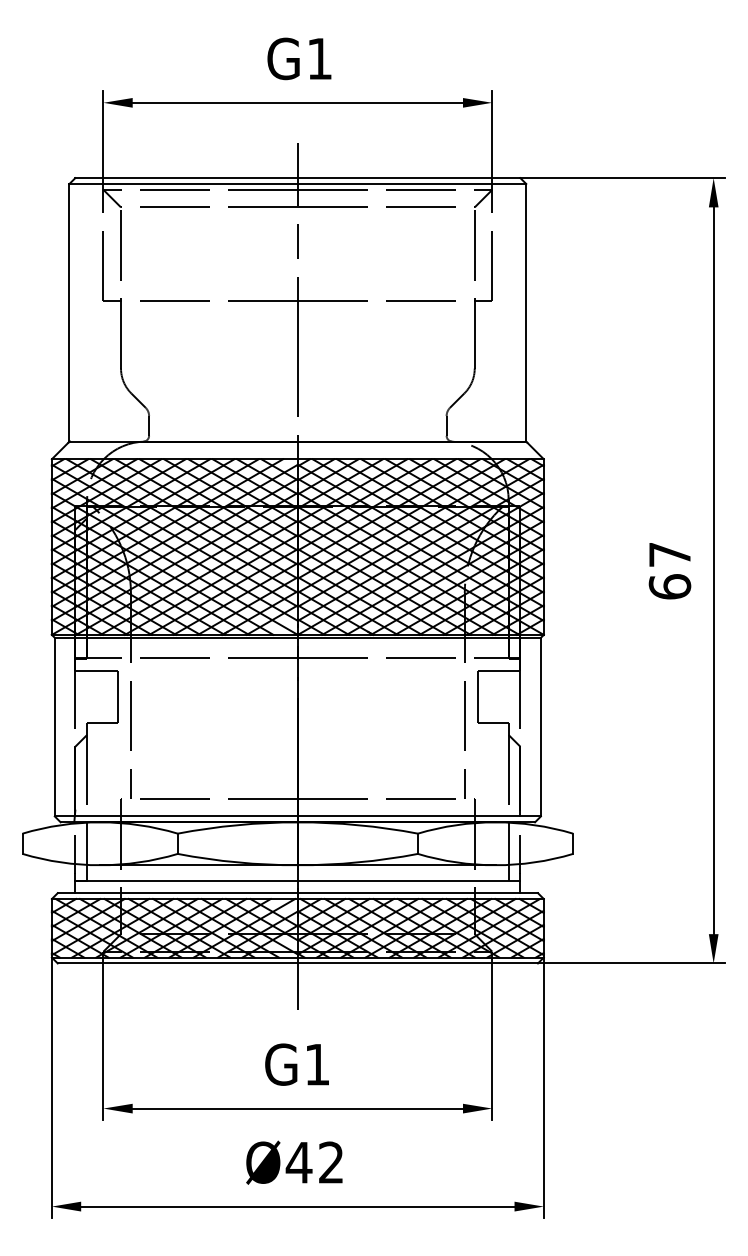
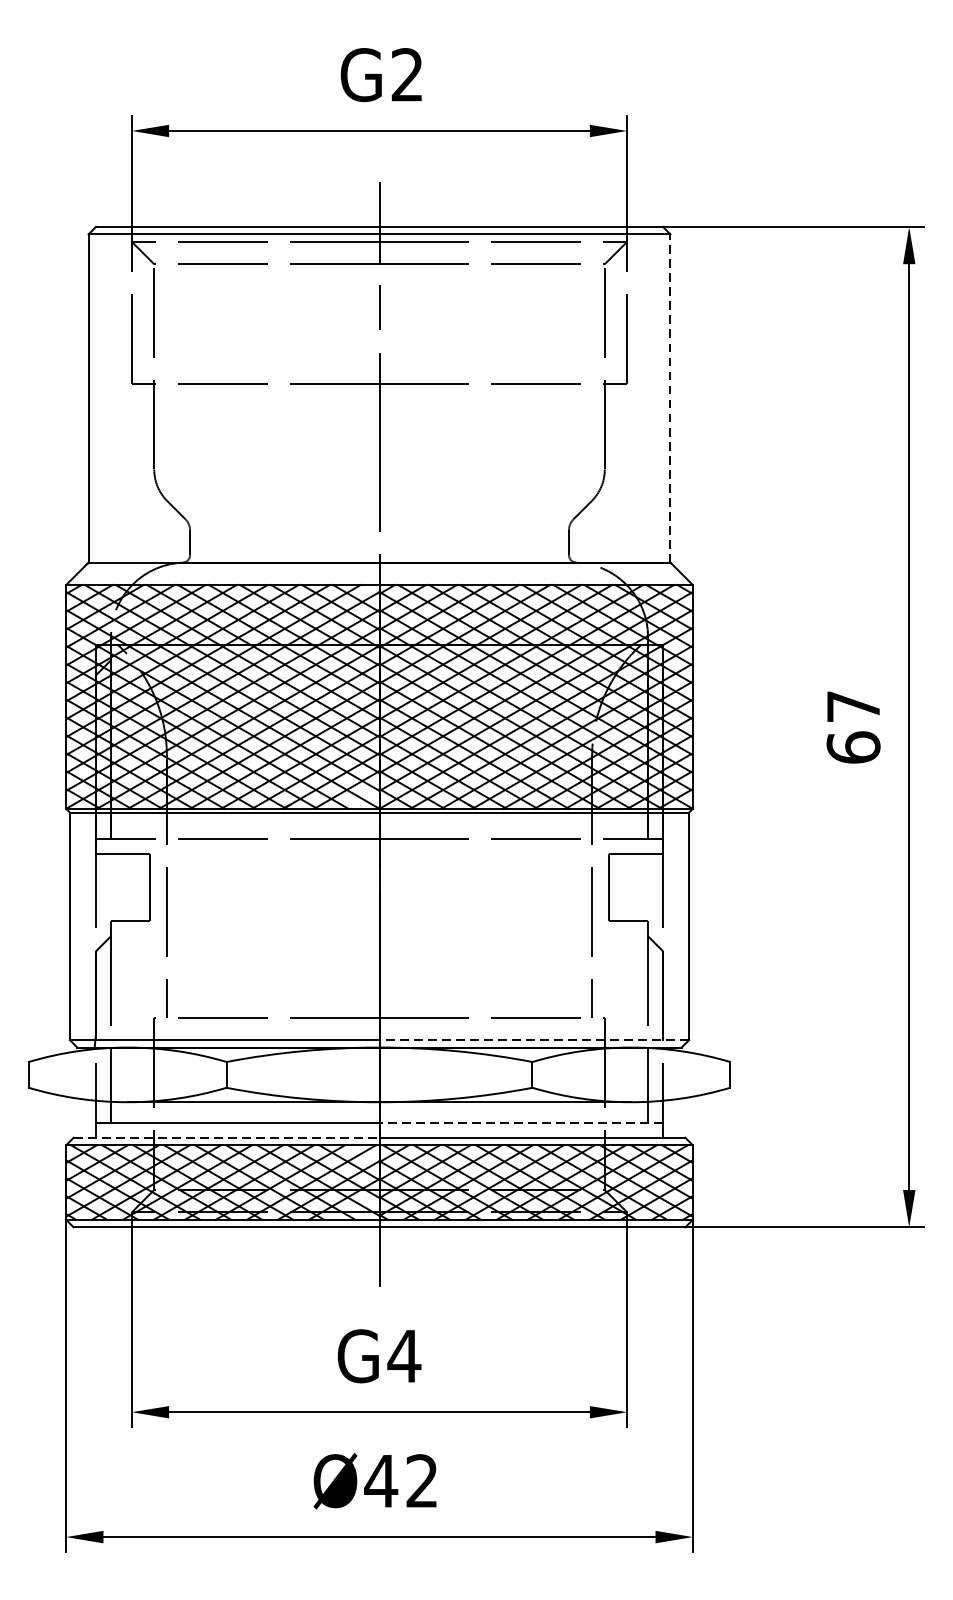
text: (319, 58) -> (407, 74), G1 -> G2
line: (526, 312) -> (670, 398), solid -> dashed
line: (419, 816) -> (534, 1040), solid -> dashed
line: (408, 881) -> (520, 1122), solid -> dashed
line: (178, 893) -> (227, 1138), solid -> dashed
text: (317, 1064) -> (404, 1356), G1 -> G4

